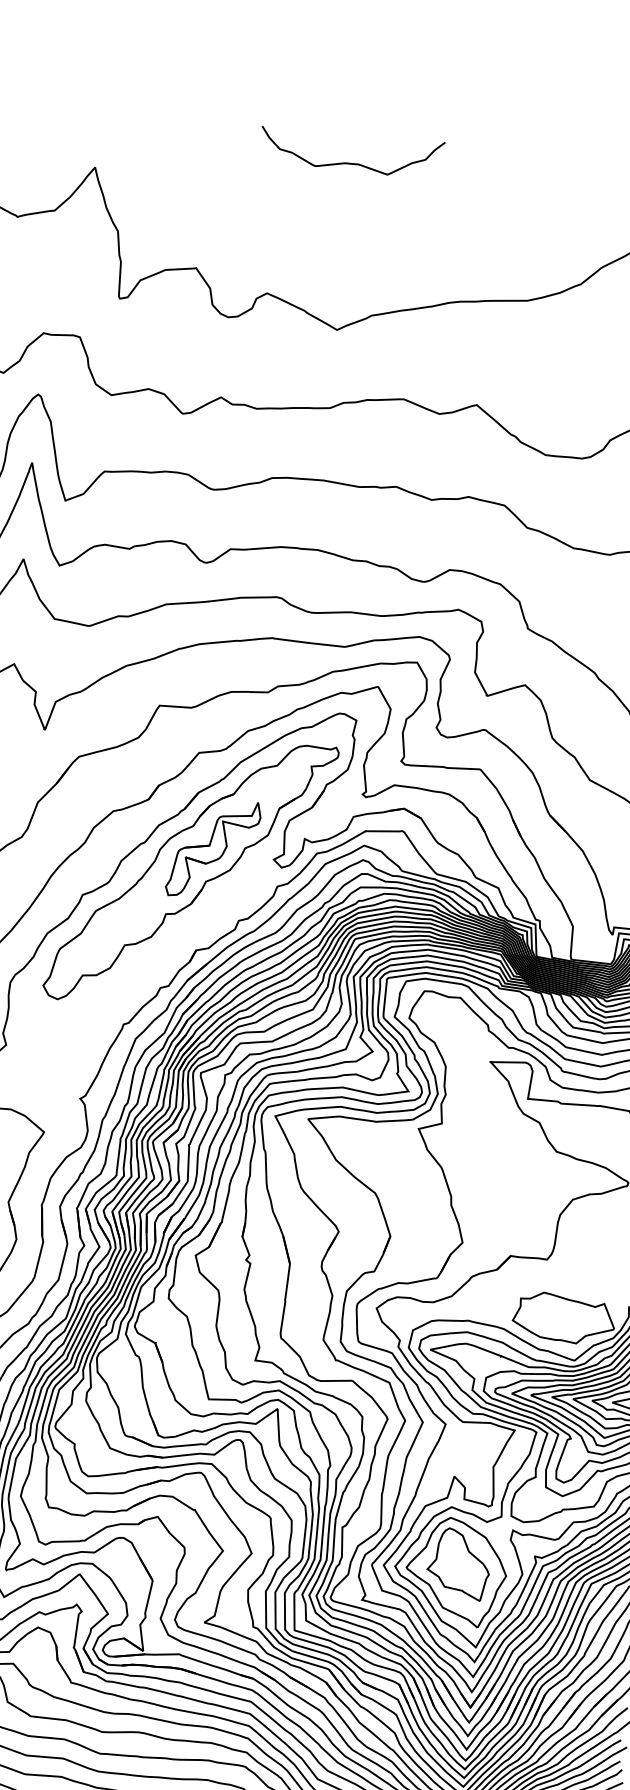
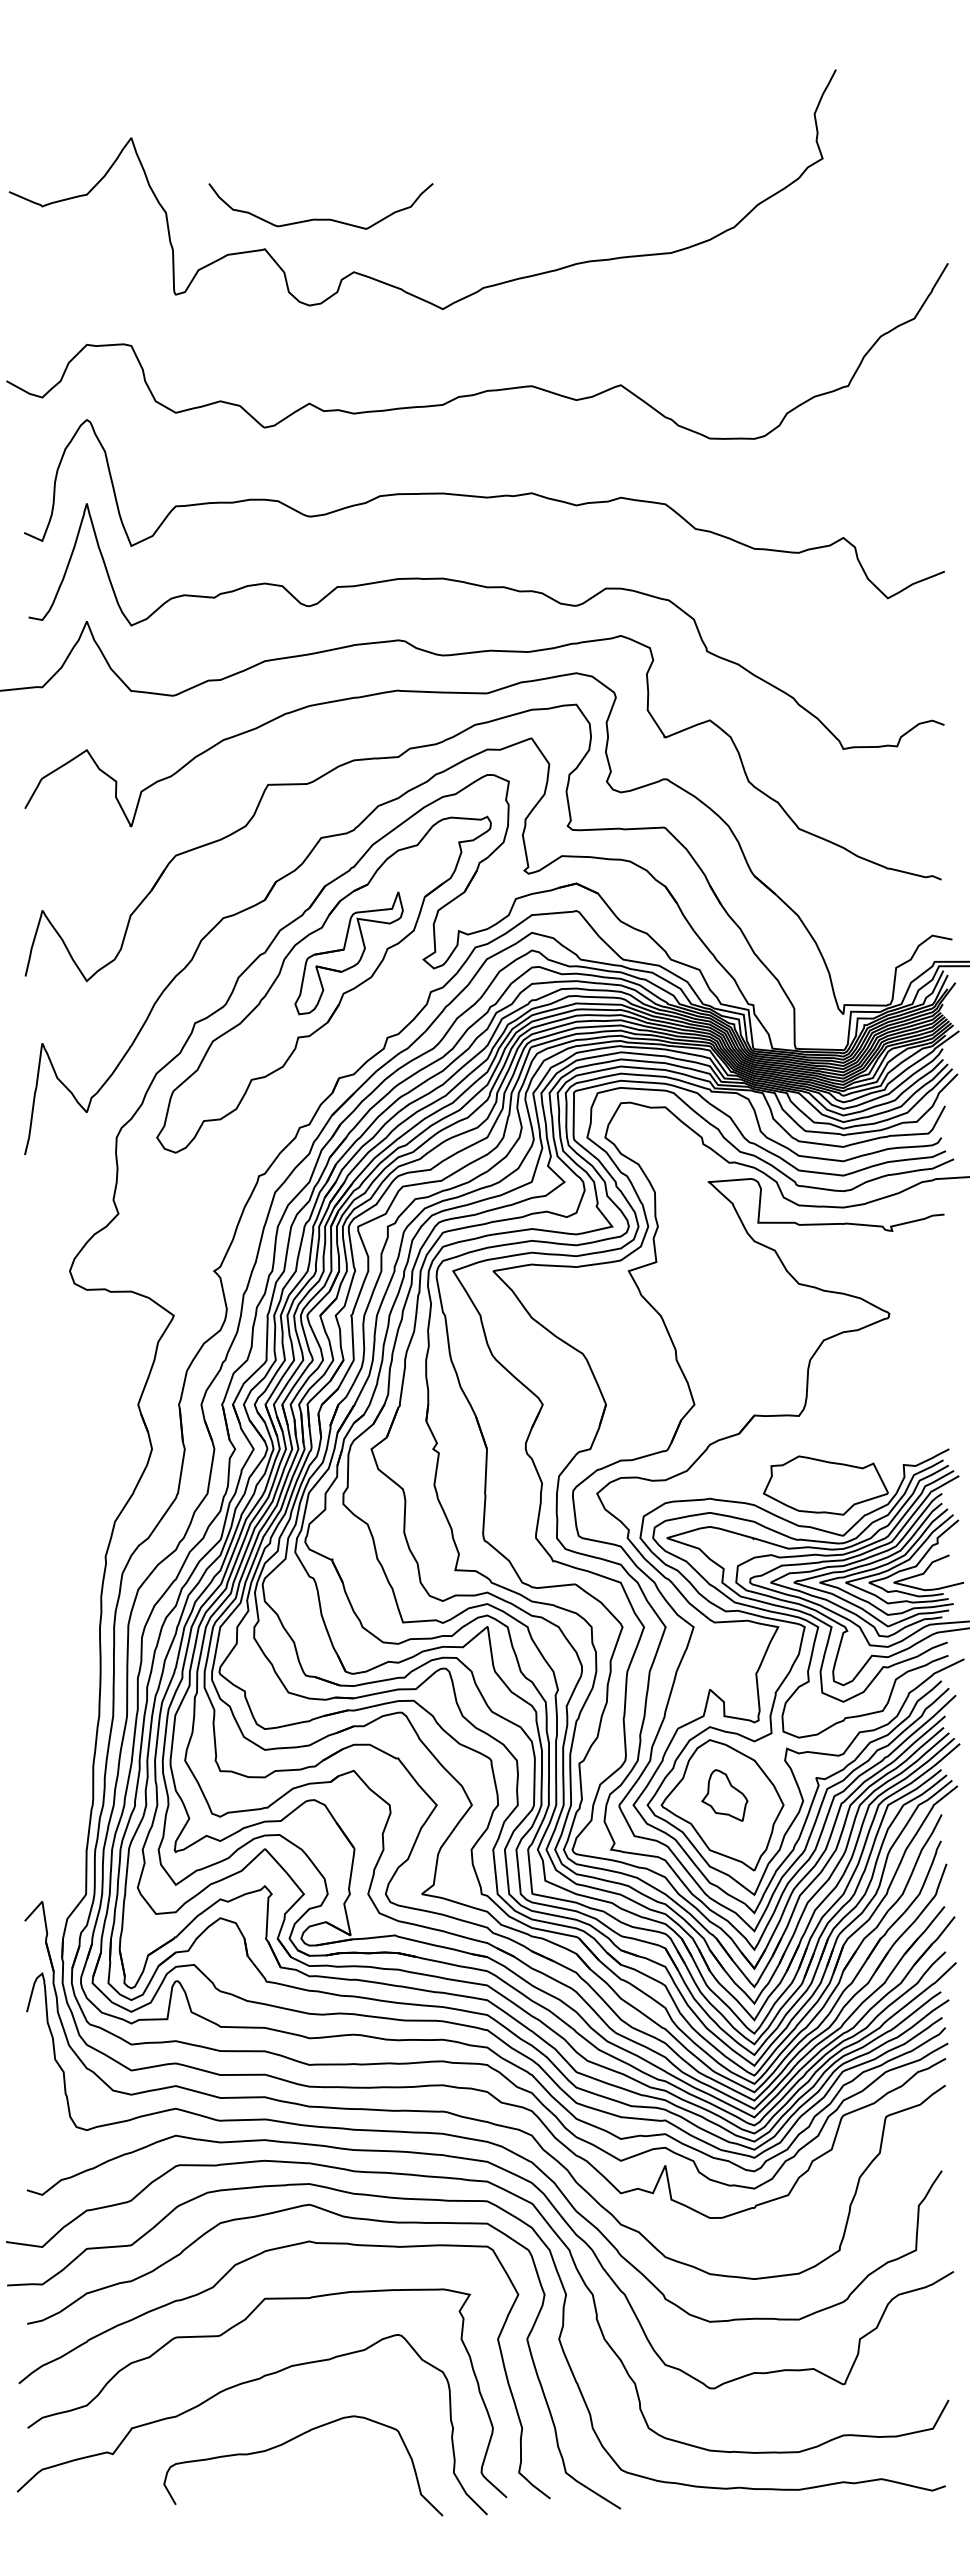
curve: (350, 162) -> (320, 218), moved
part: (458, 1564) -> (724, 1795), size x0.6

